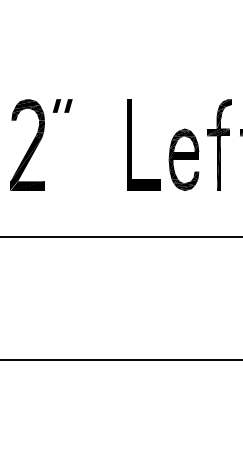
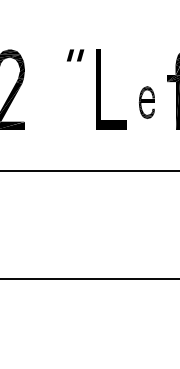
part: (62, 105) -> (75, 55), moved
part: (183, 159) -> (146, 102), size x0.6

